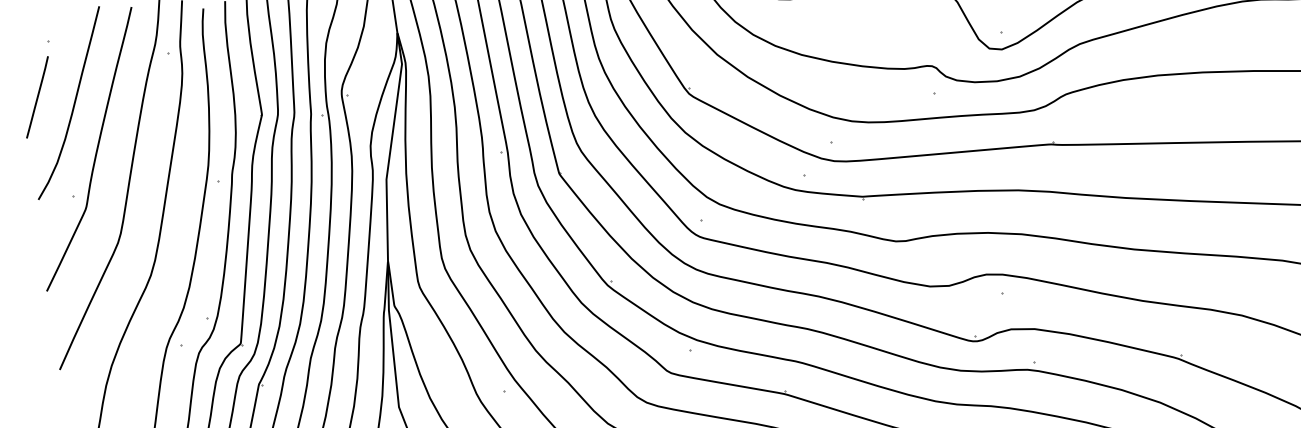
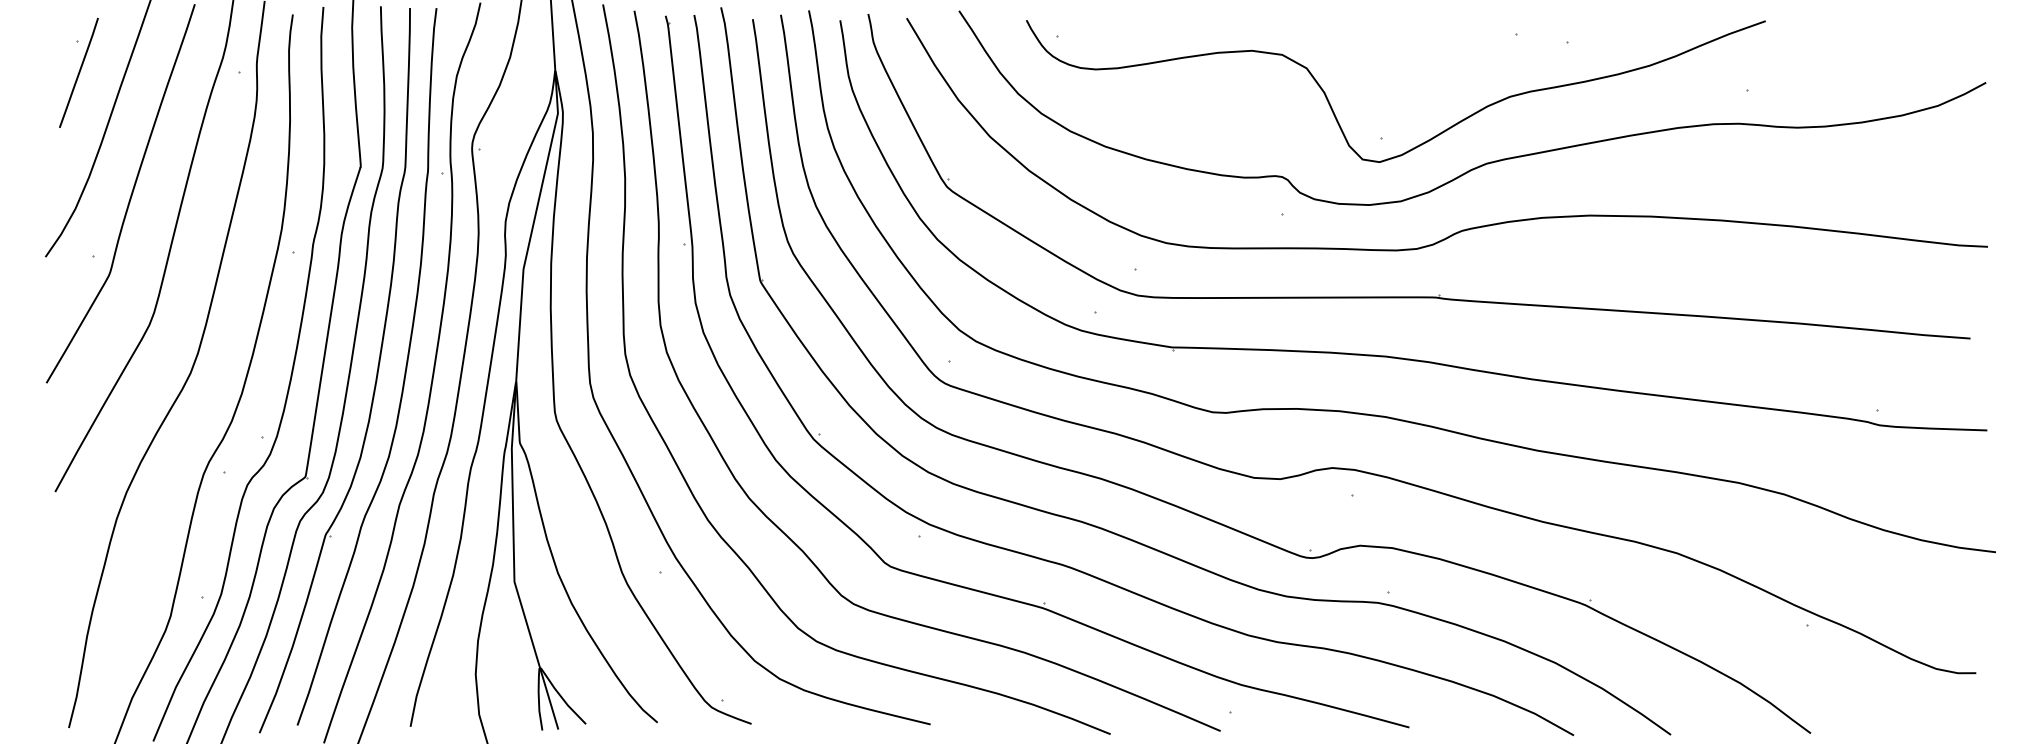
line: (37, 97) -> (78, 72), moved

